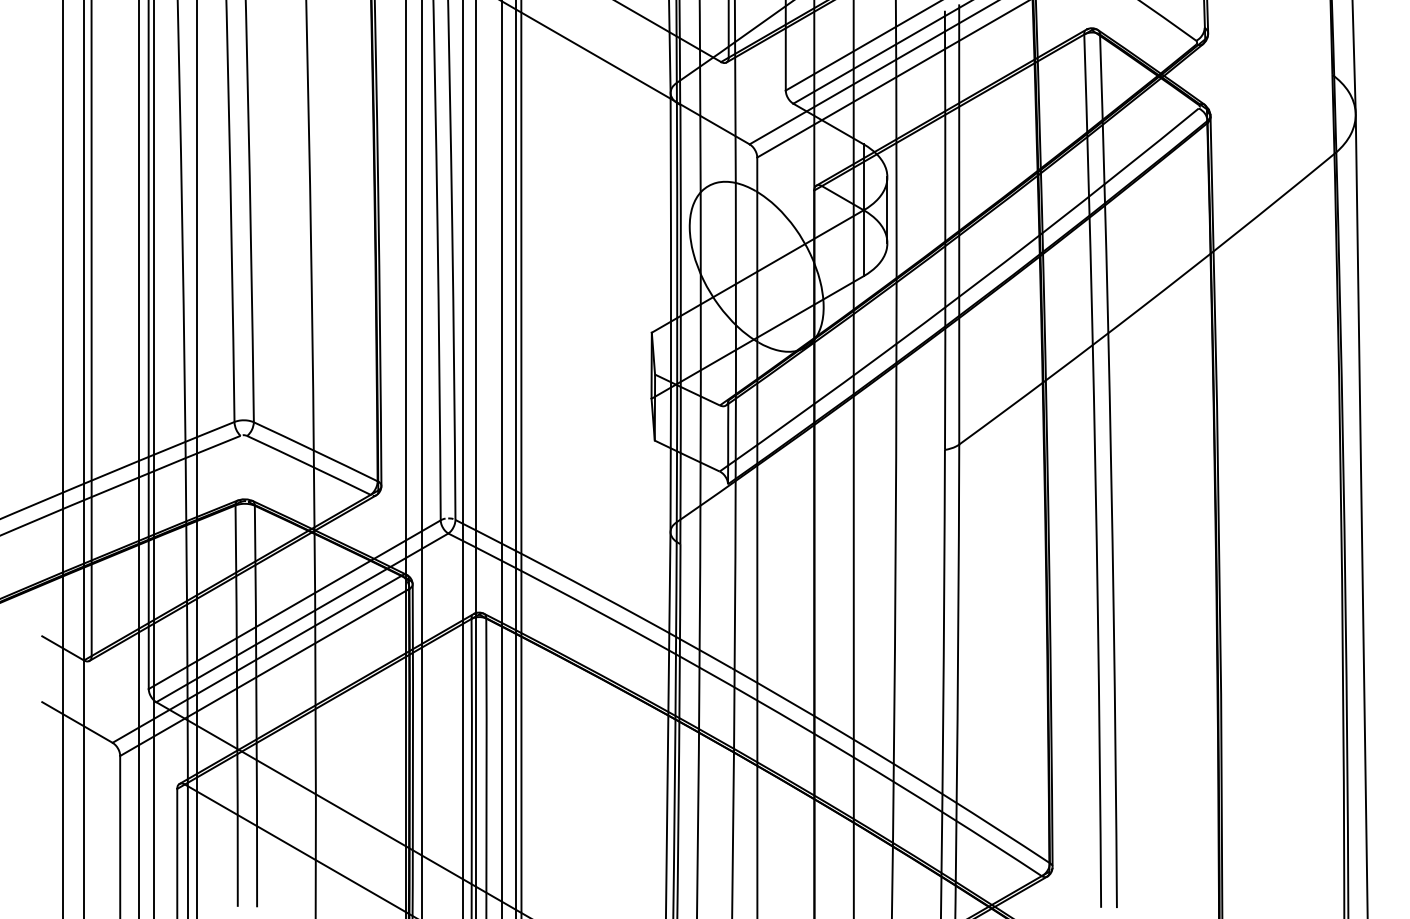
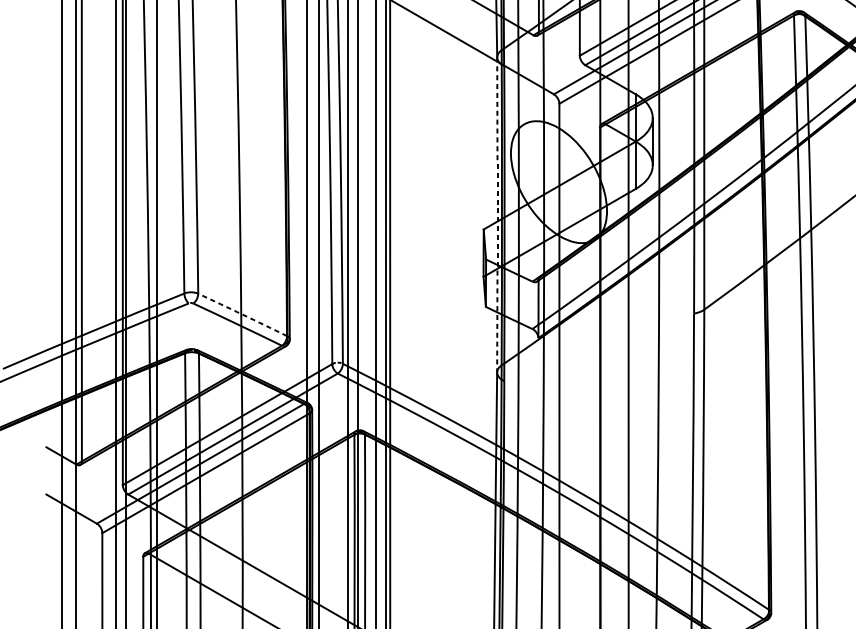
line: (670, 312) -> (497, 214), solid -> dashed
arc: (315, 451) -> (242, 314), solid -> dashed

